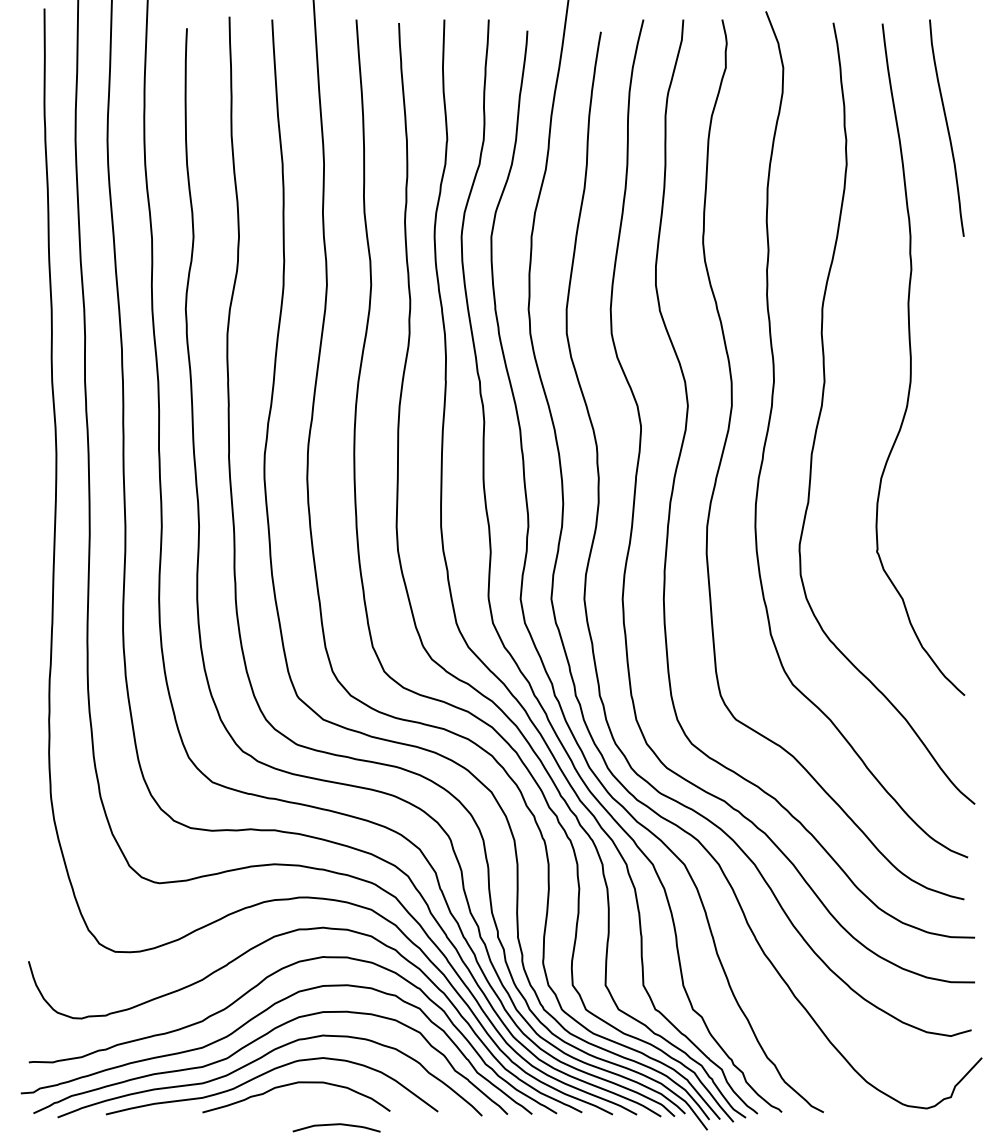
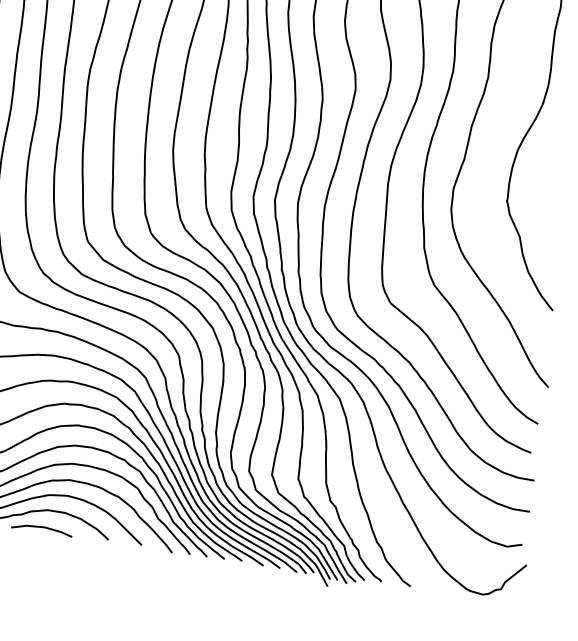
curve: (336, 1125) -> (42, 527), moved

